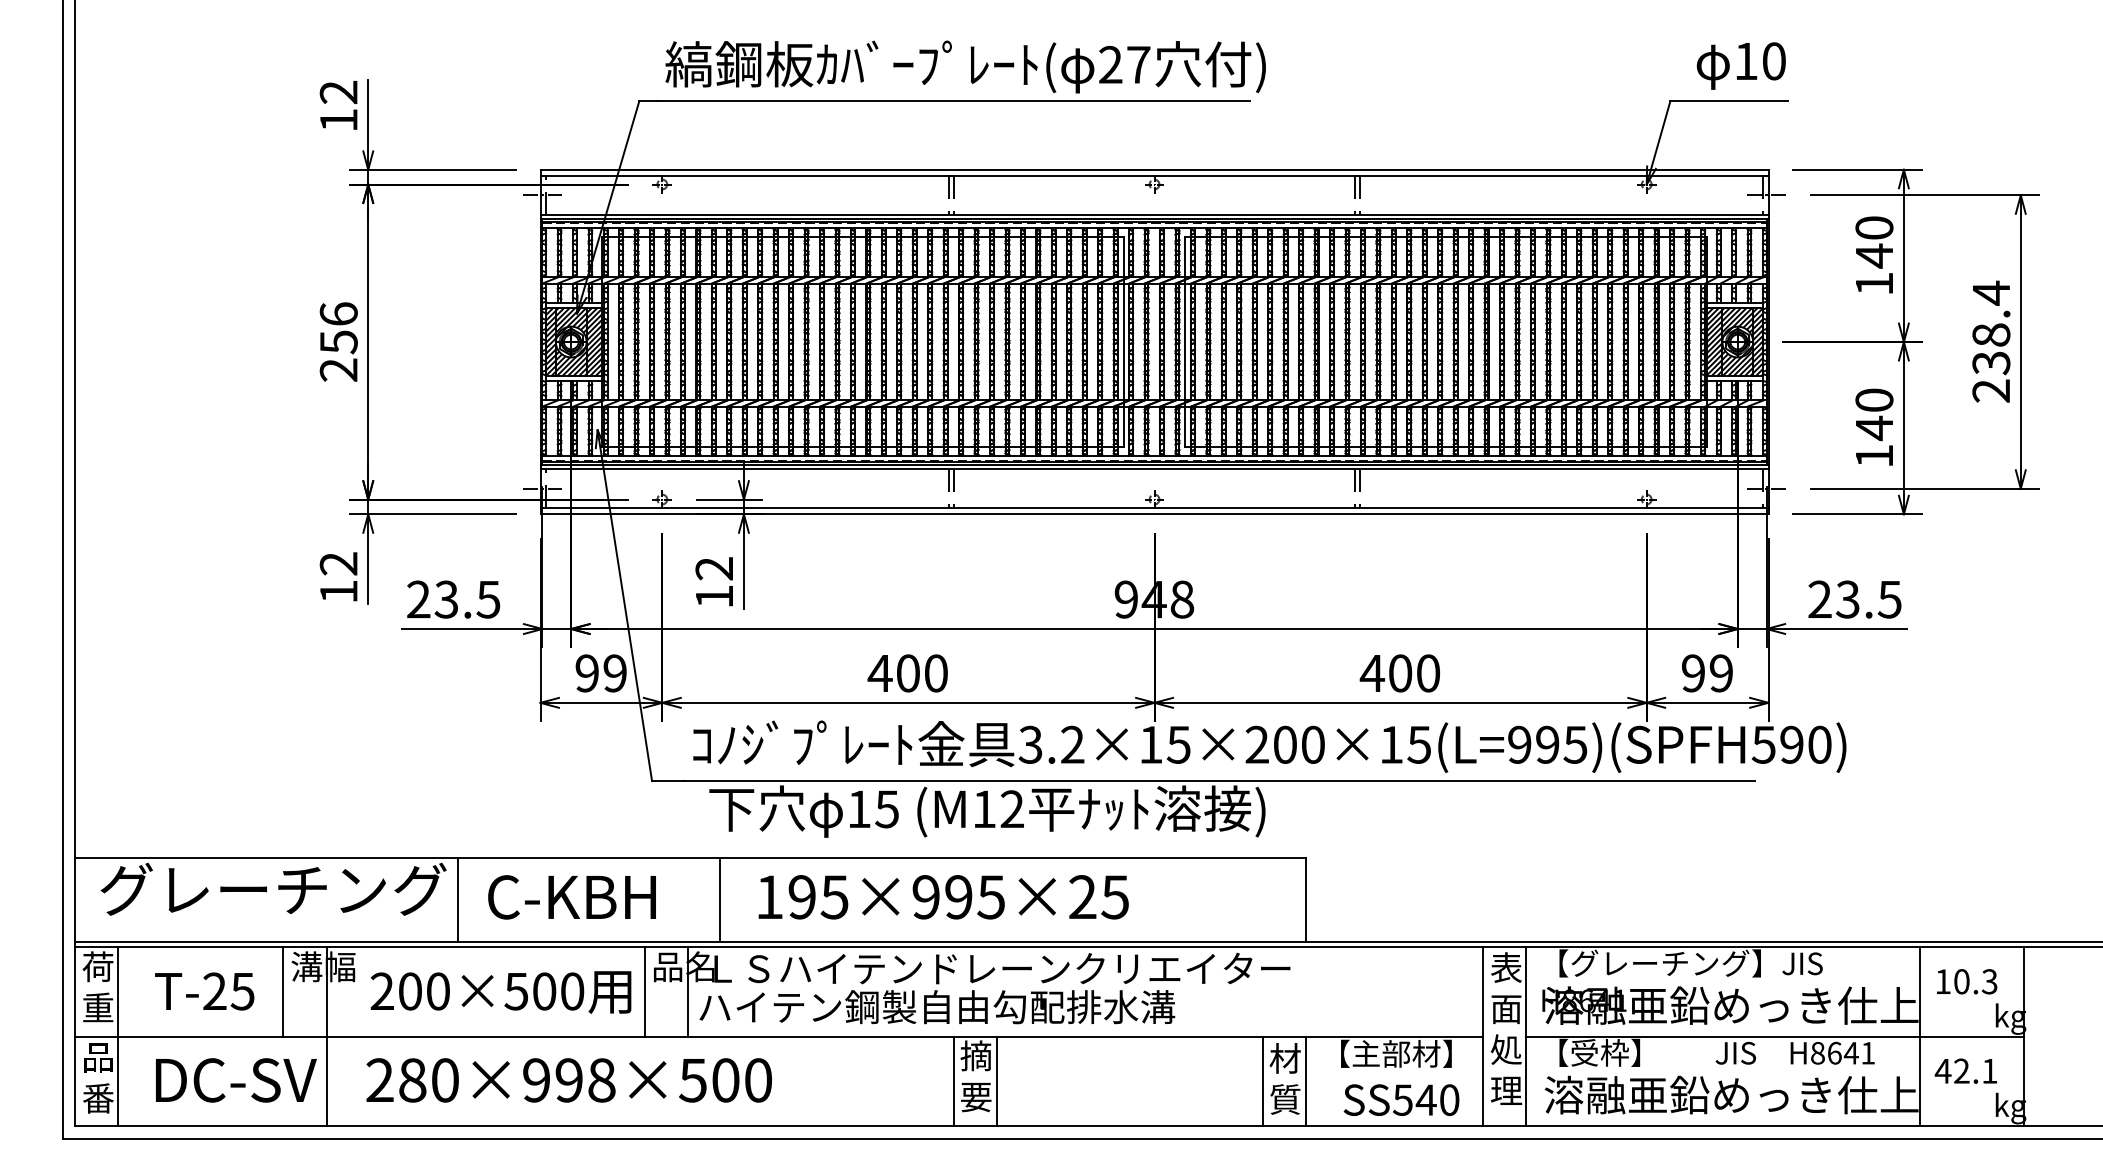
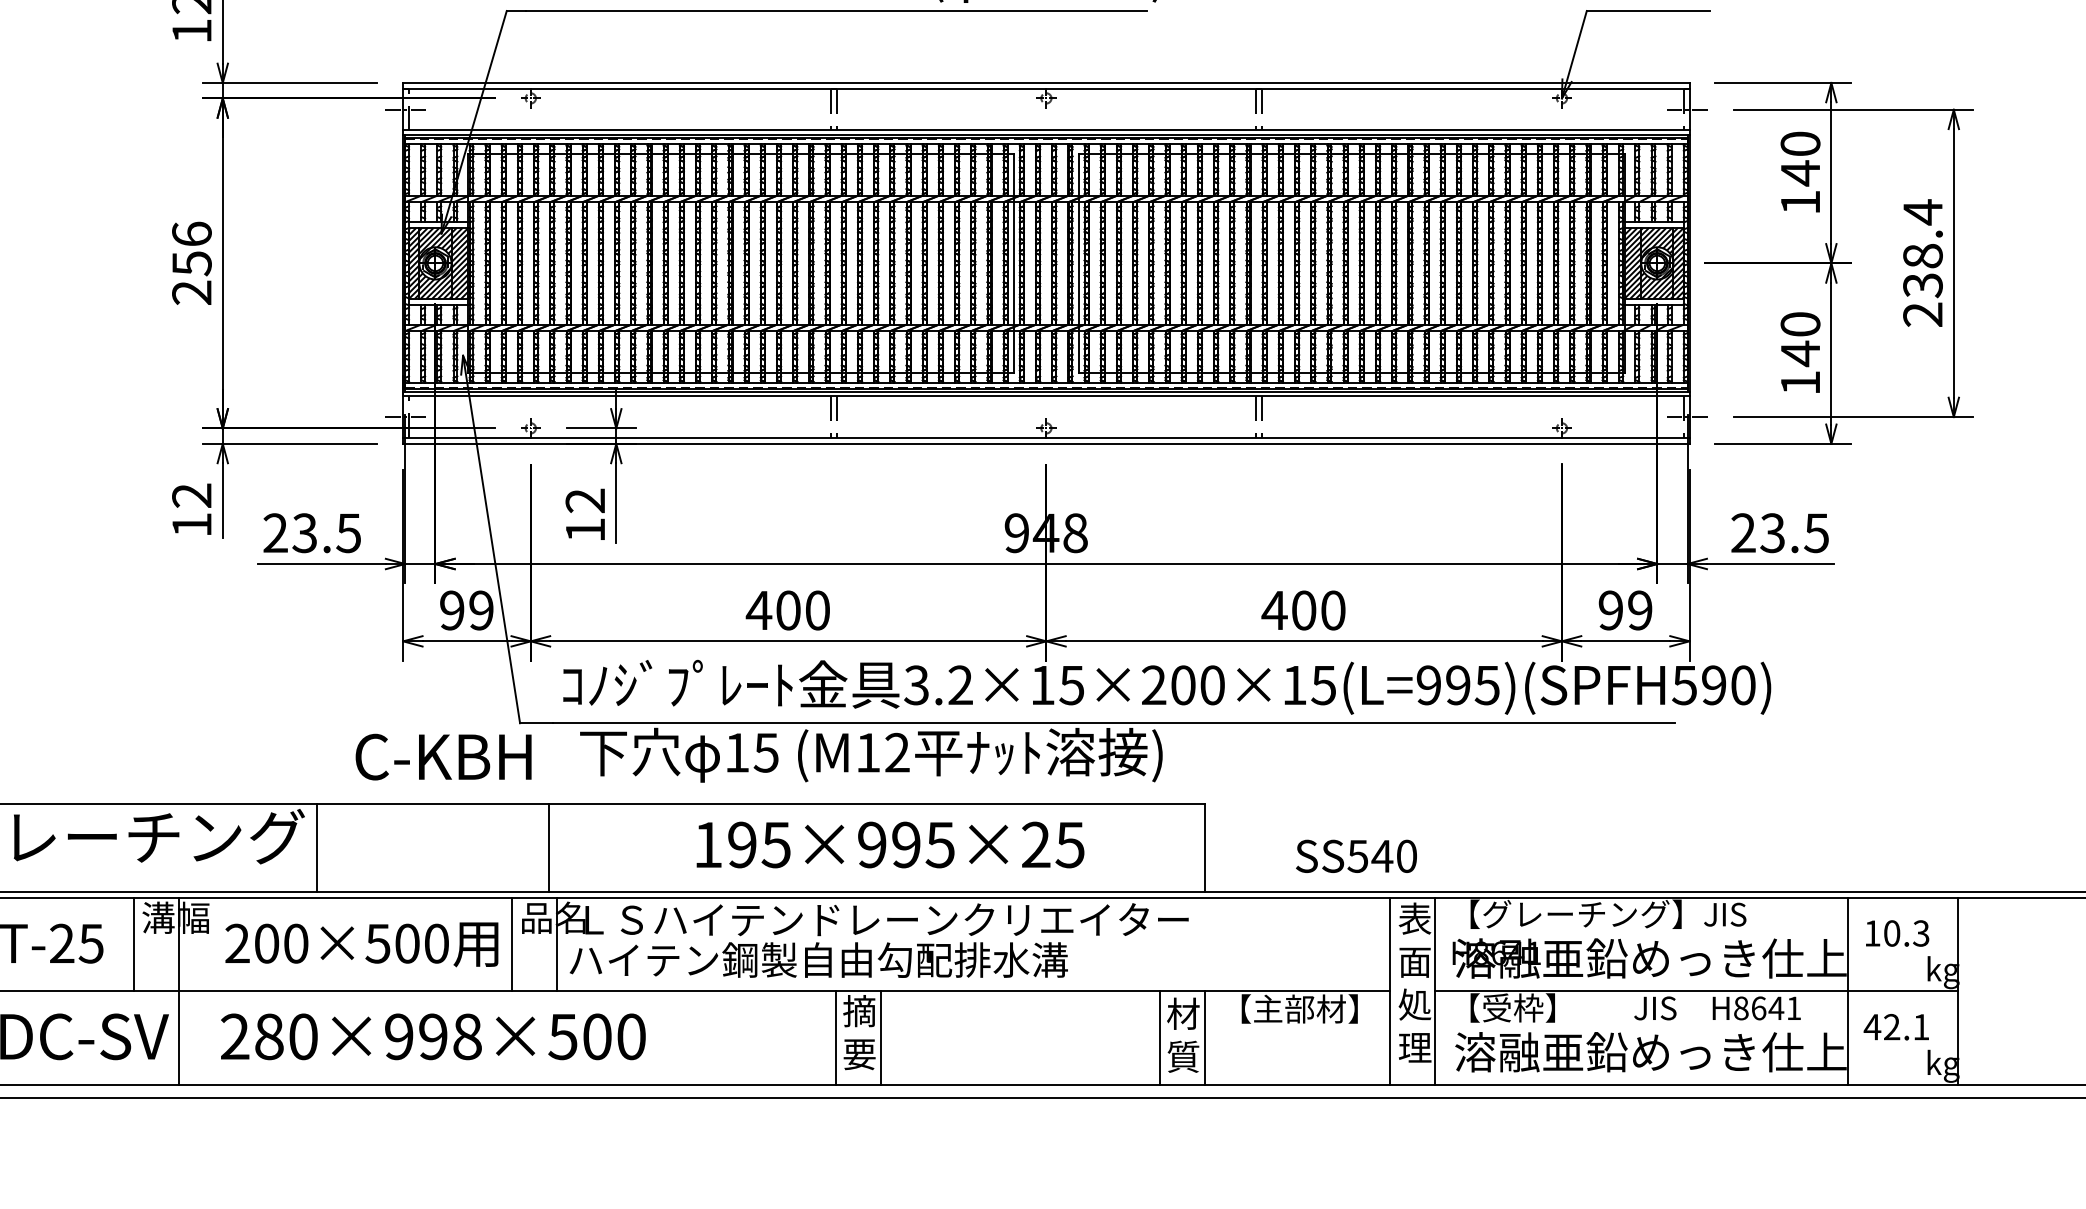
text: (571, 897) -> (443, 757), moved
text: (943, 897) -> (890, 845), moved
line: (720, 899) -> (549, 847), moved
text: (1401, 1099) -> (1356, 855), moved

